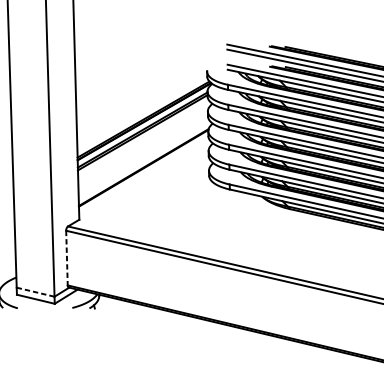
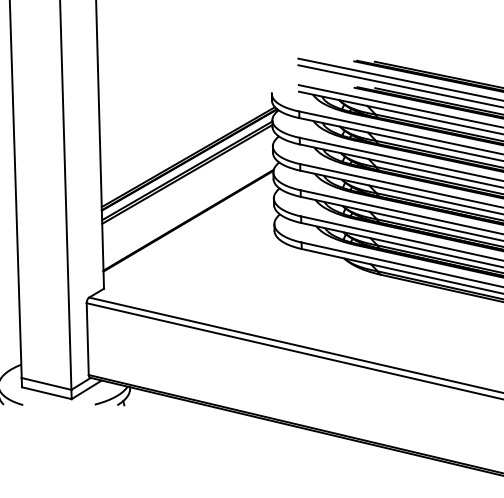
line: (66, 258) -> (87, 339), dashed -> solid
line: (35, 291) -> (46, 383), dashed -> solid

